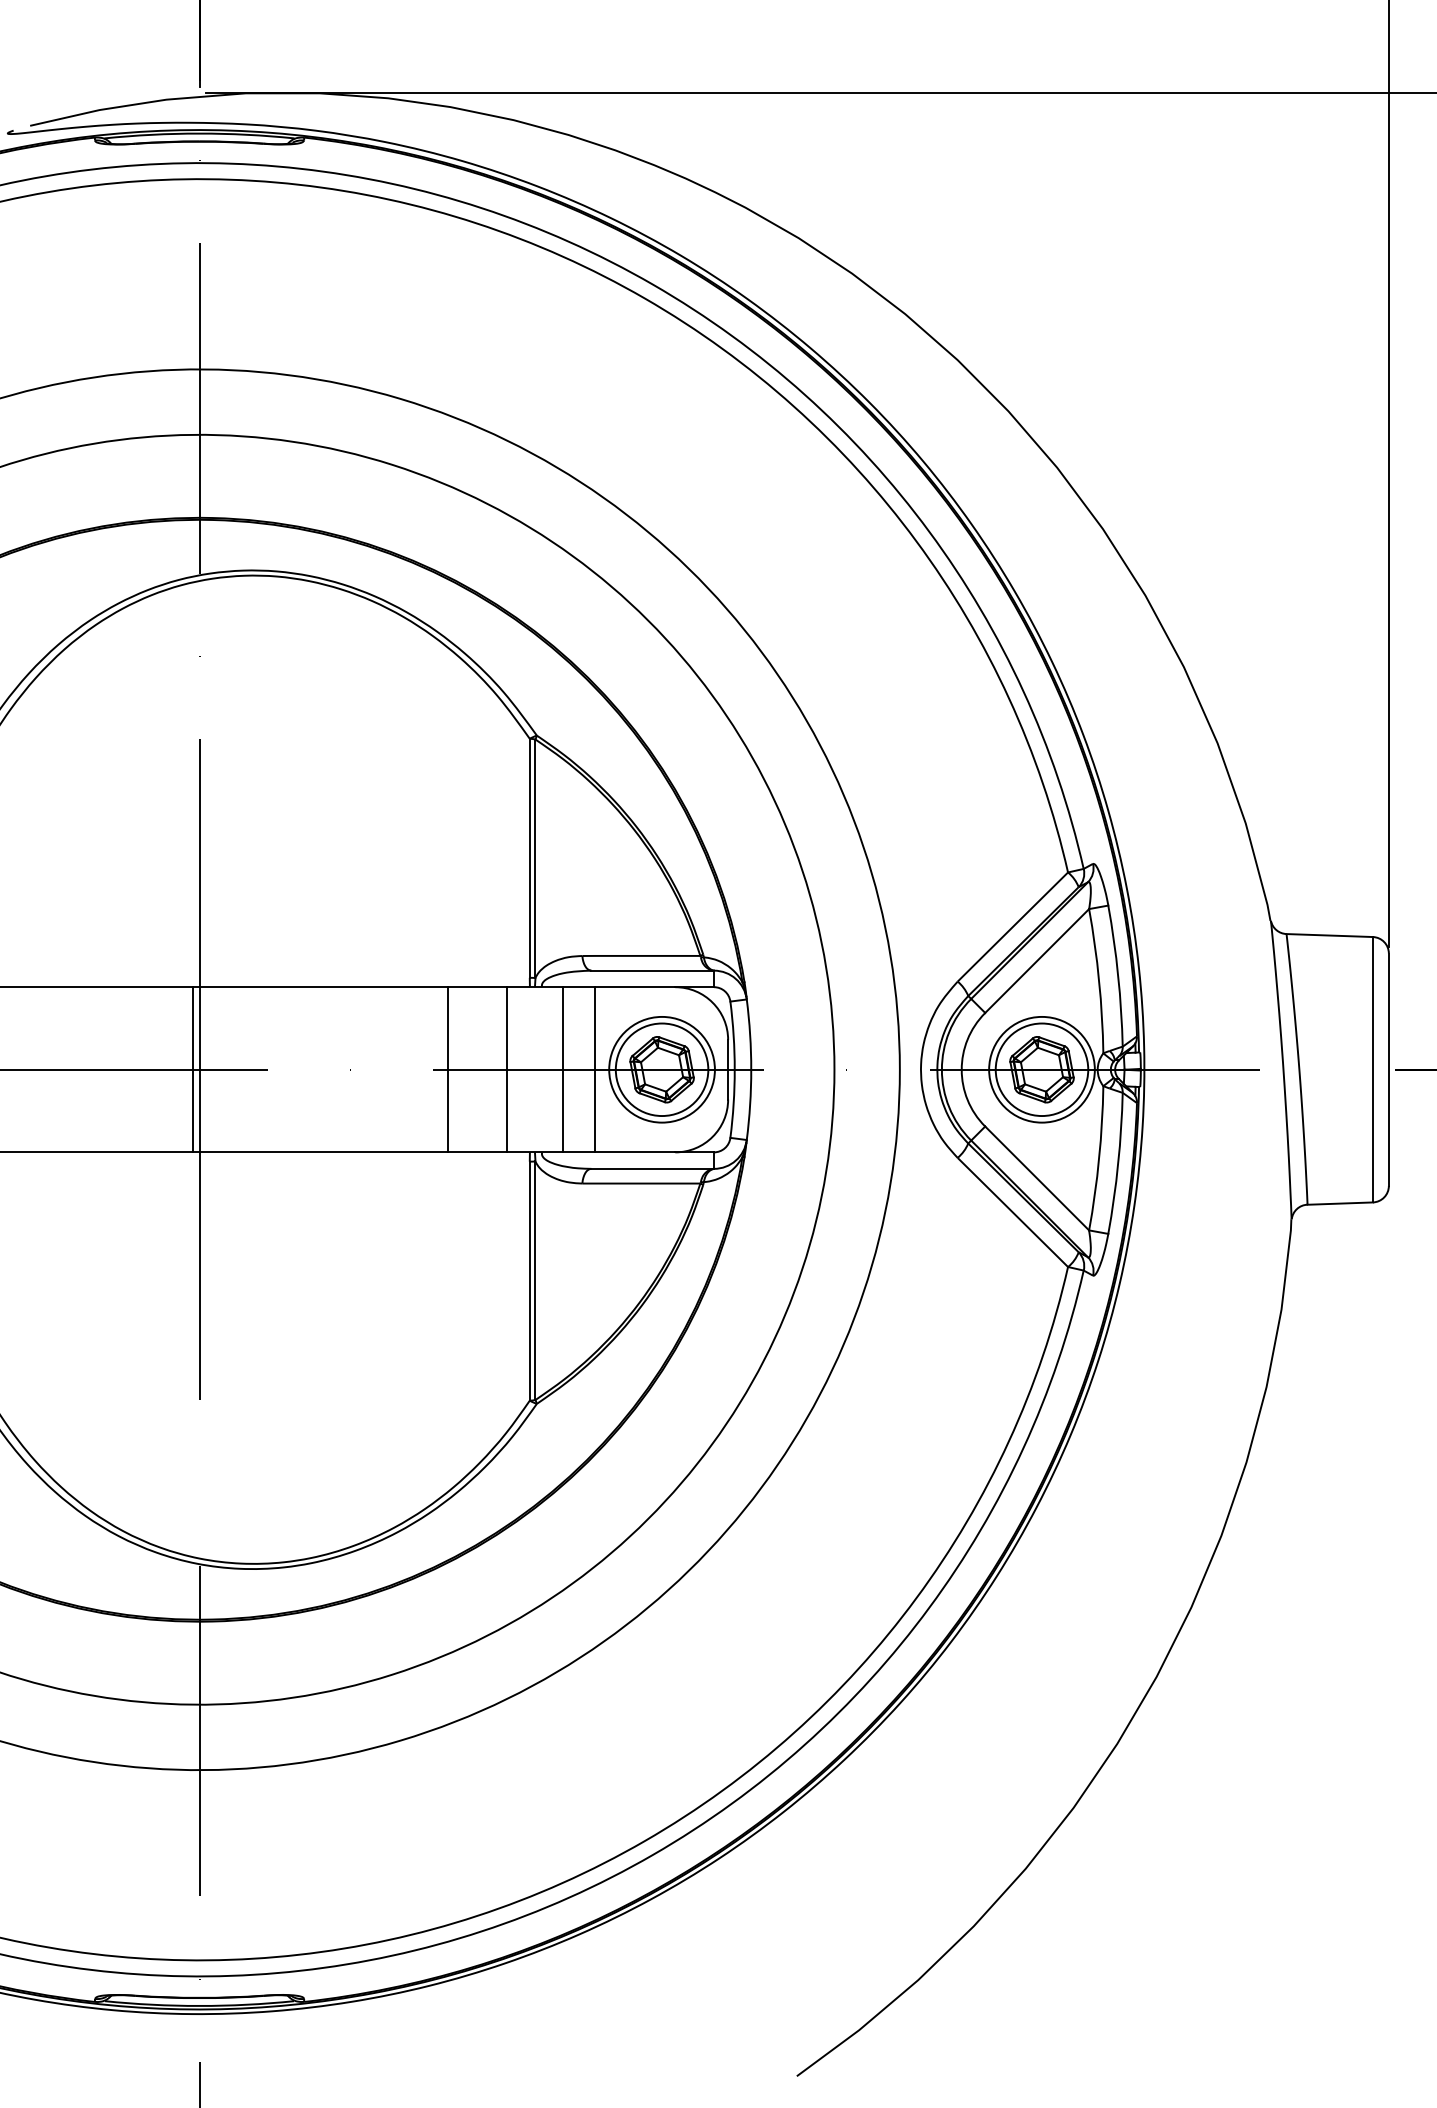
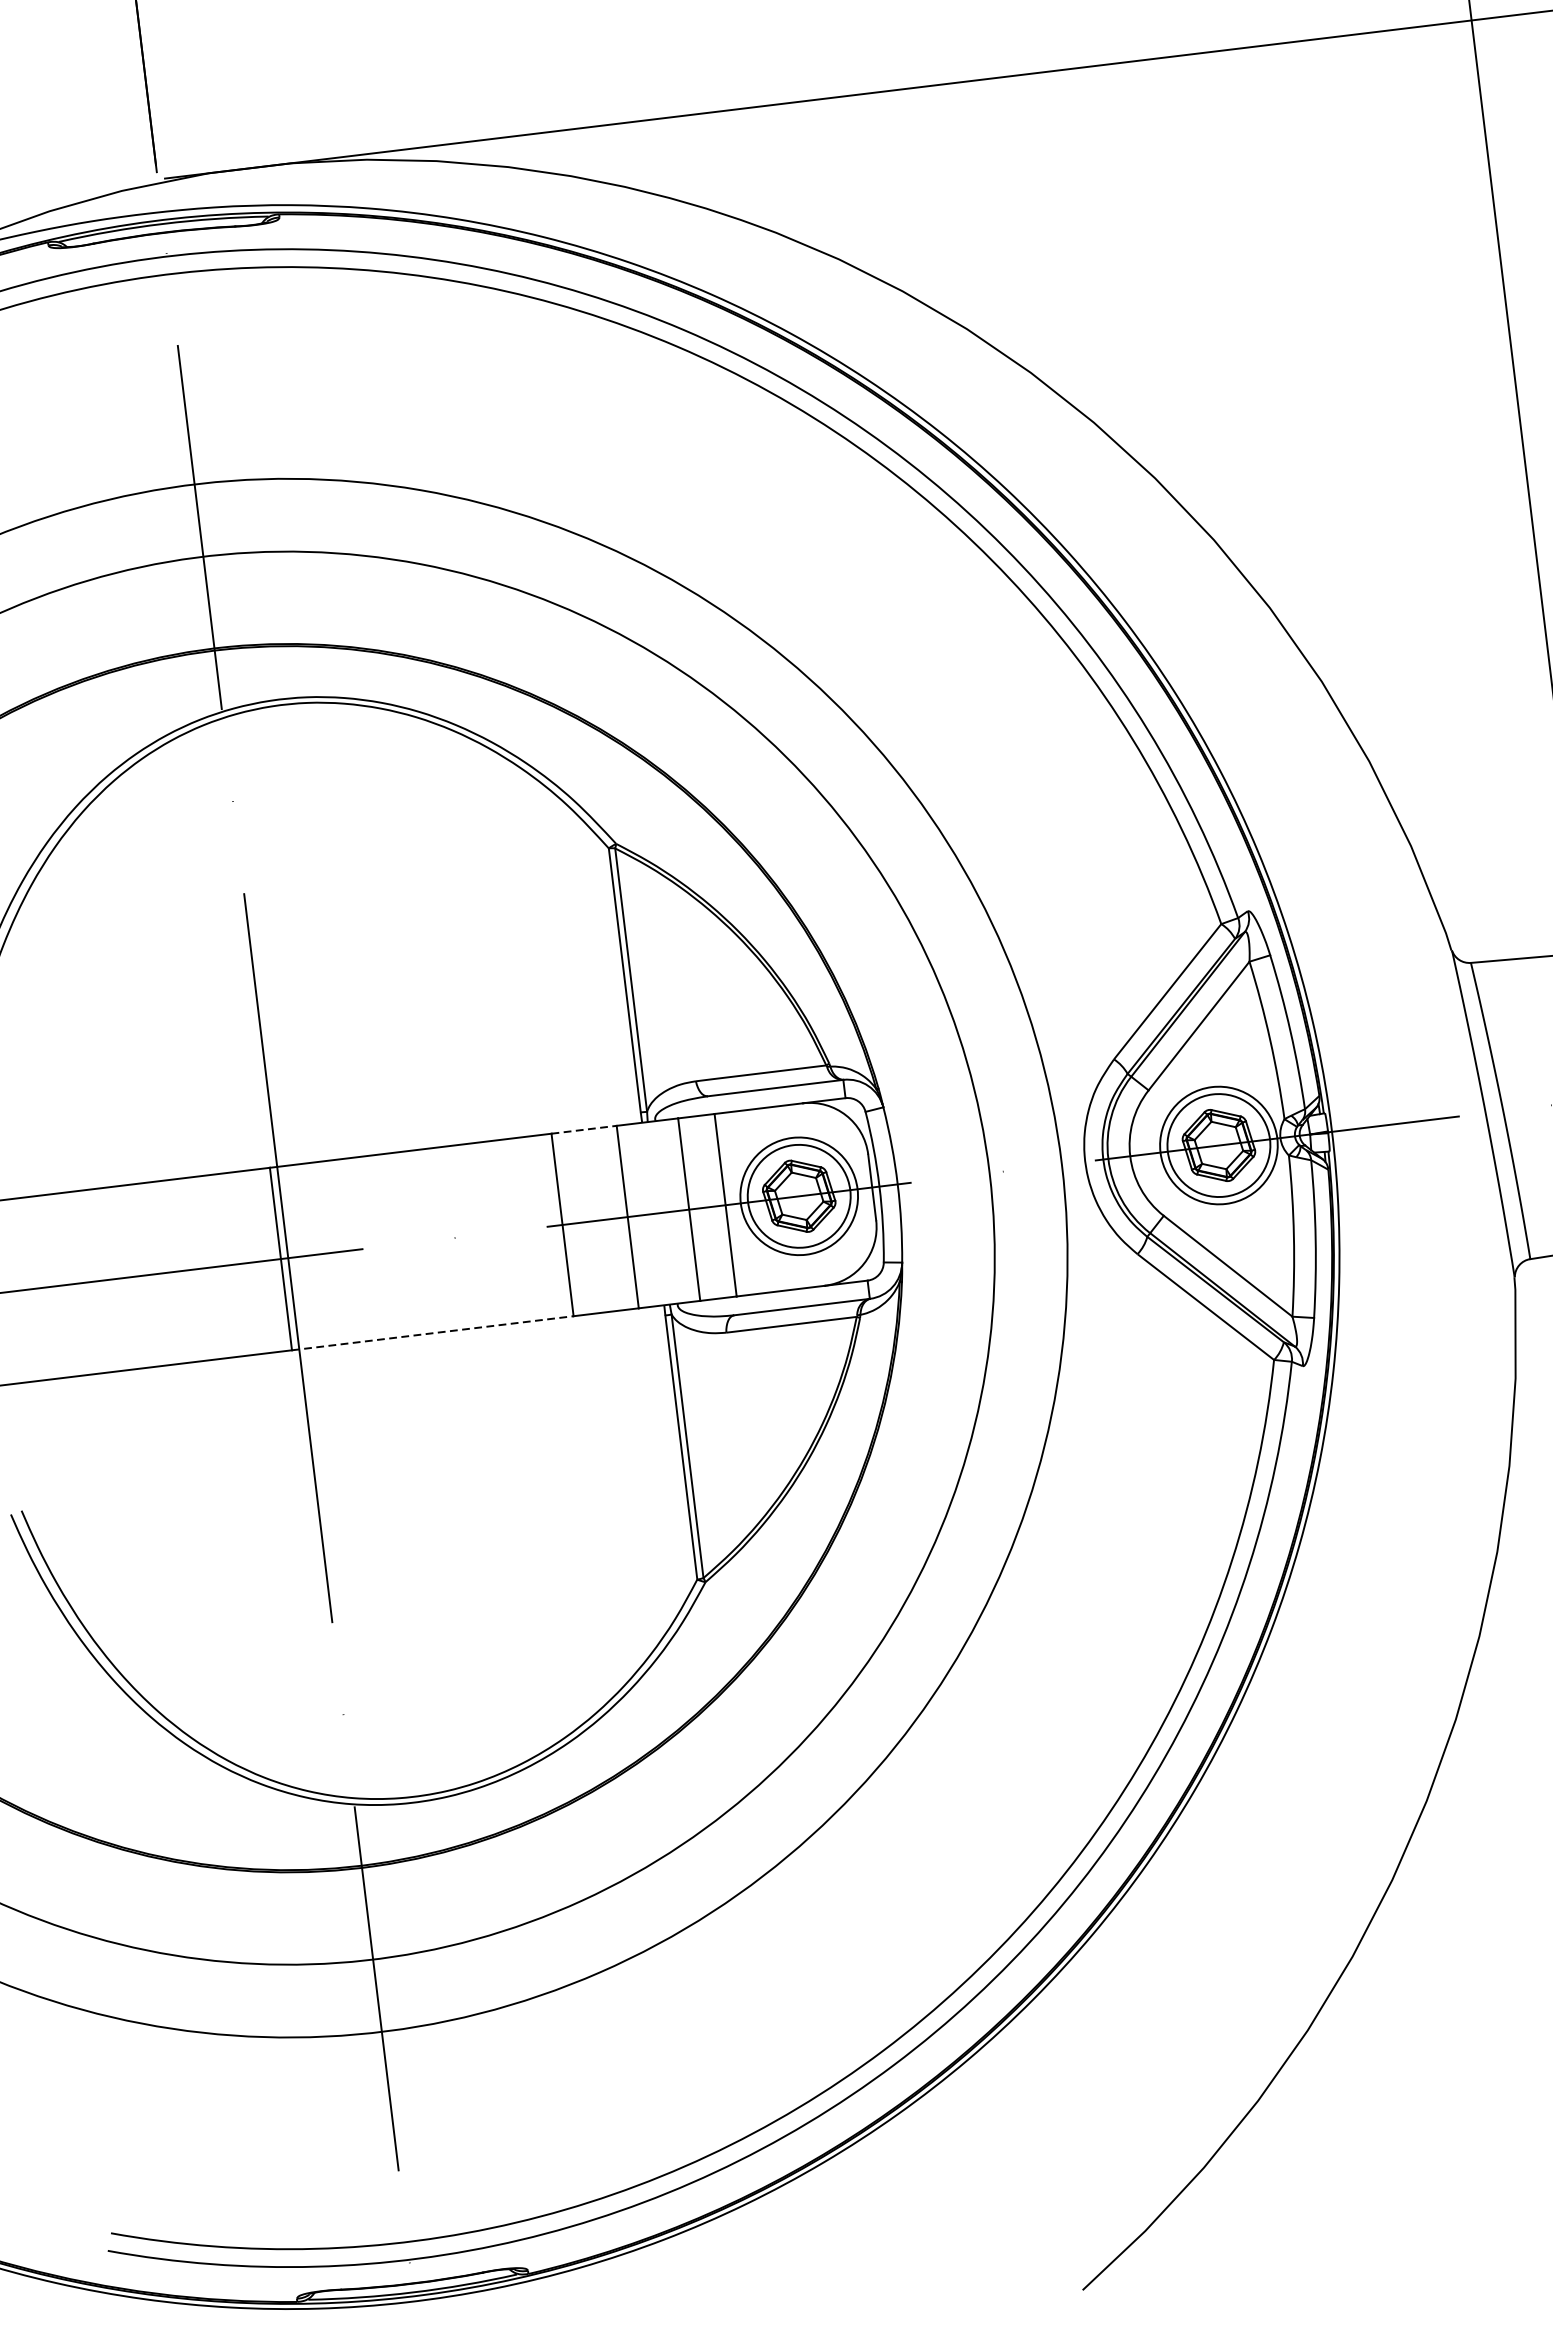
line: (477, 987) -> (584, 1130), solid -> dashed
line: (320, 1152) -> (432, 1333), solid -> dashed

